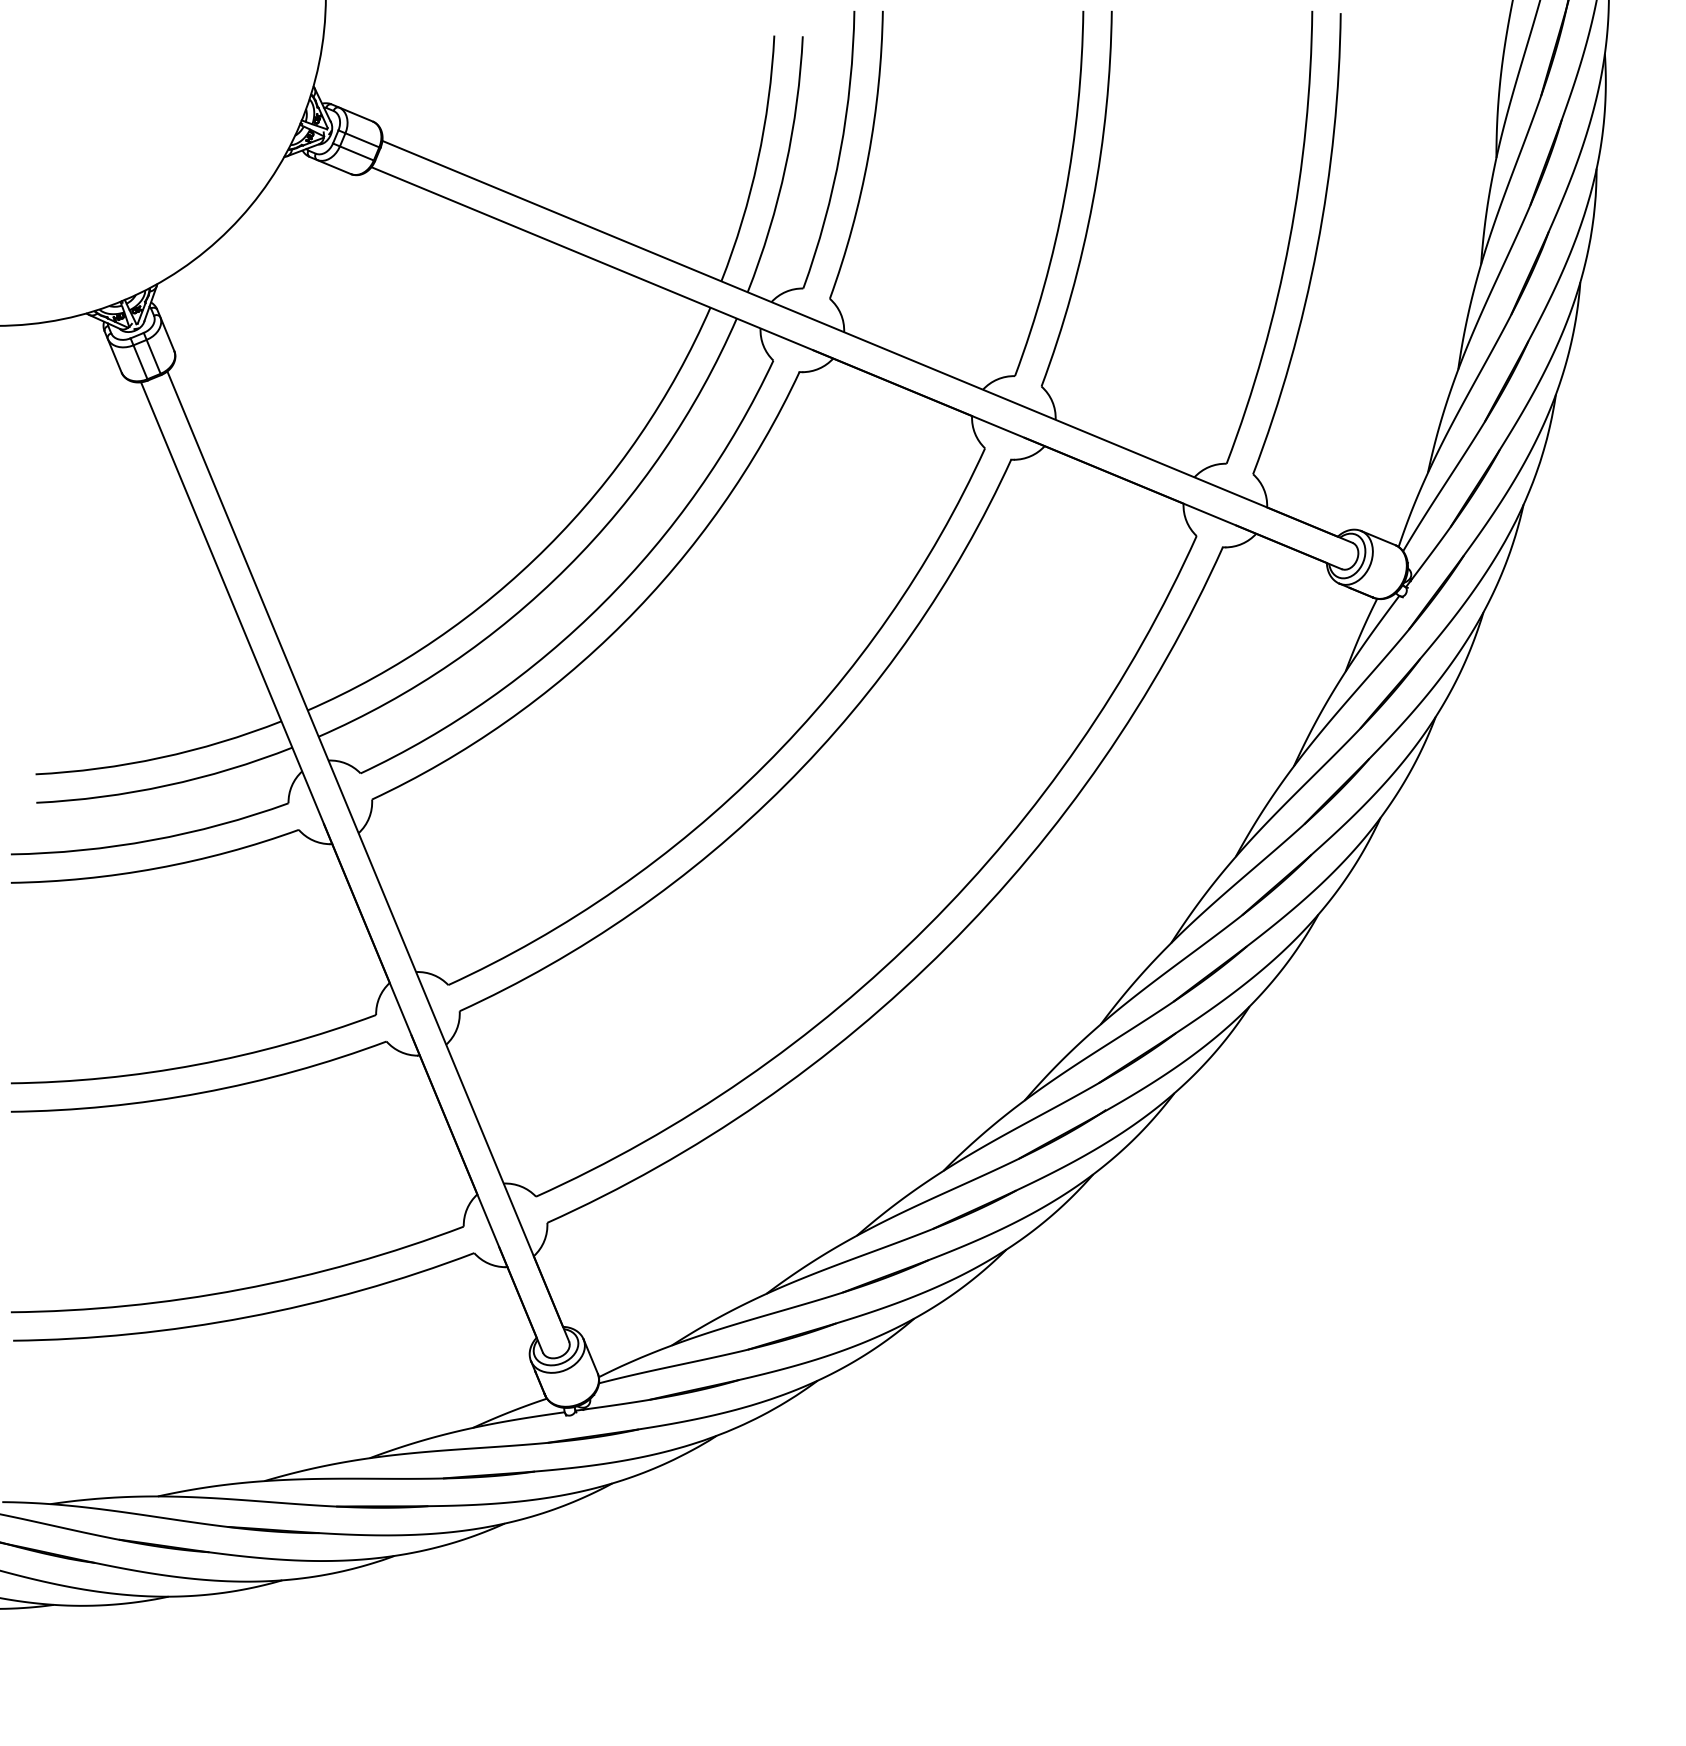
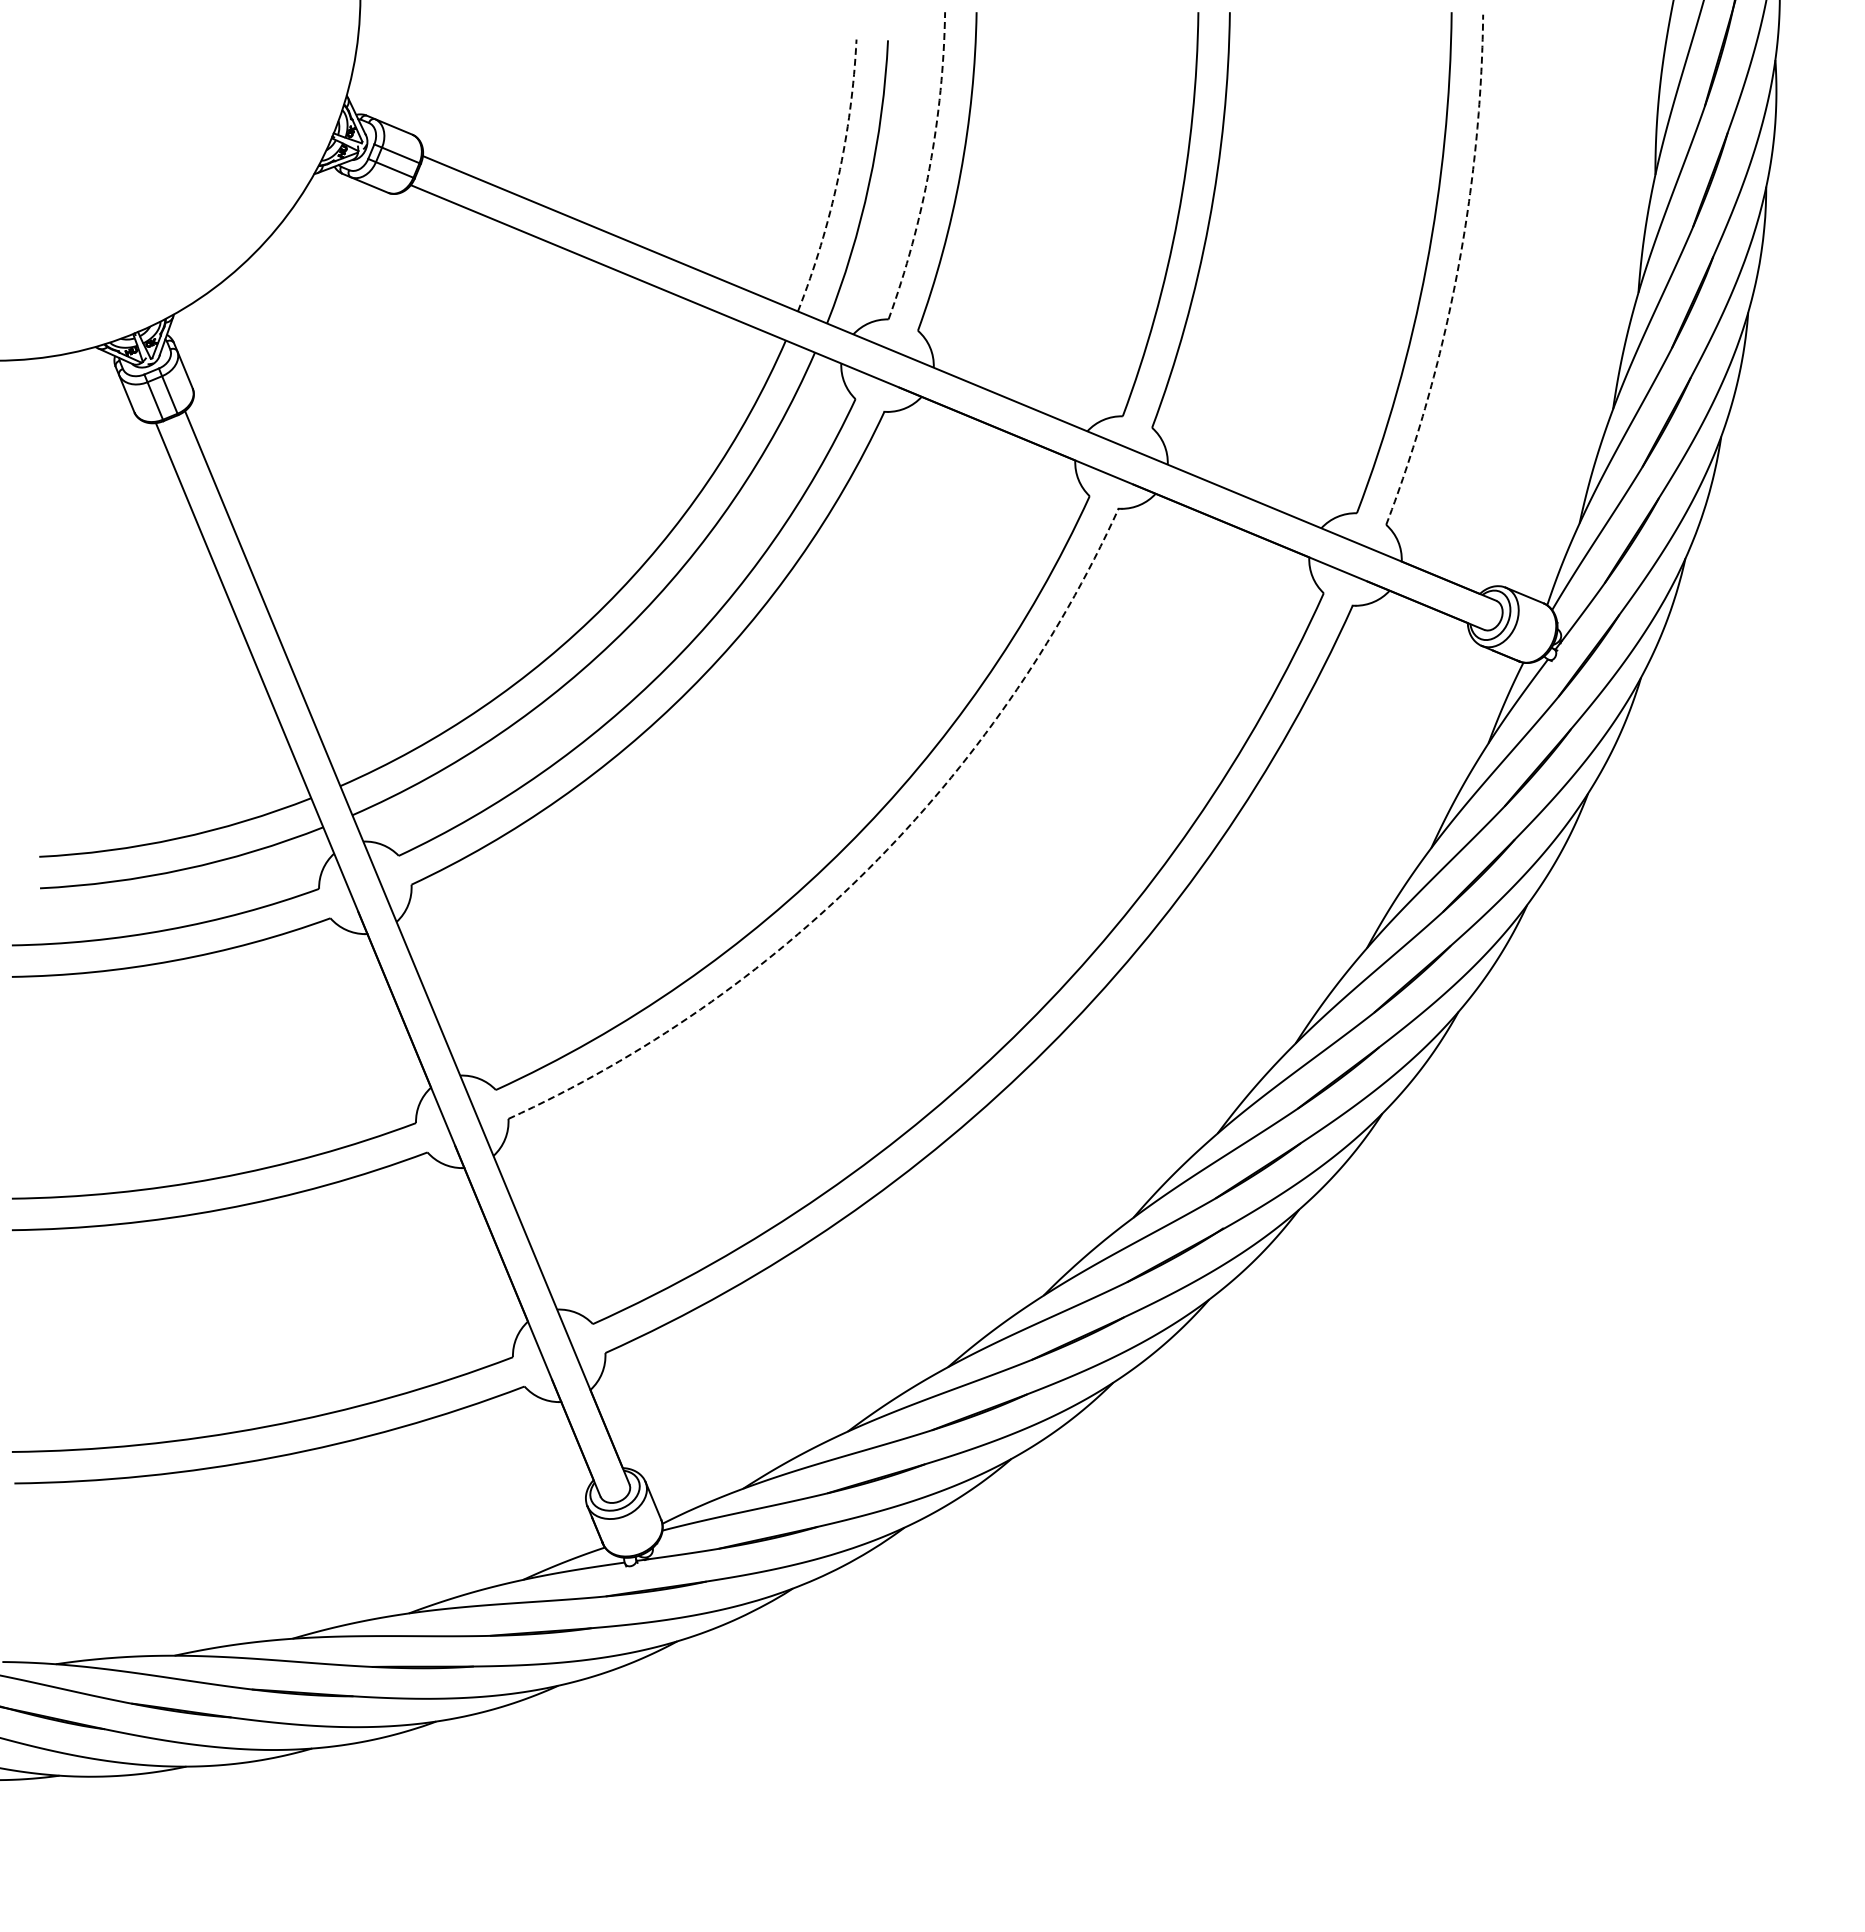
arc: (840, 152) -> (929, 168), solid -> dashed
arc: (758, 160) -> (838, 177), solid -> dashed
arc: (1317, 247) -> (1457, 274), solid -> dashed
arc: (785, 784) -> (868, 868), solid -> dashed

